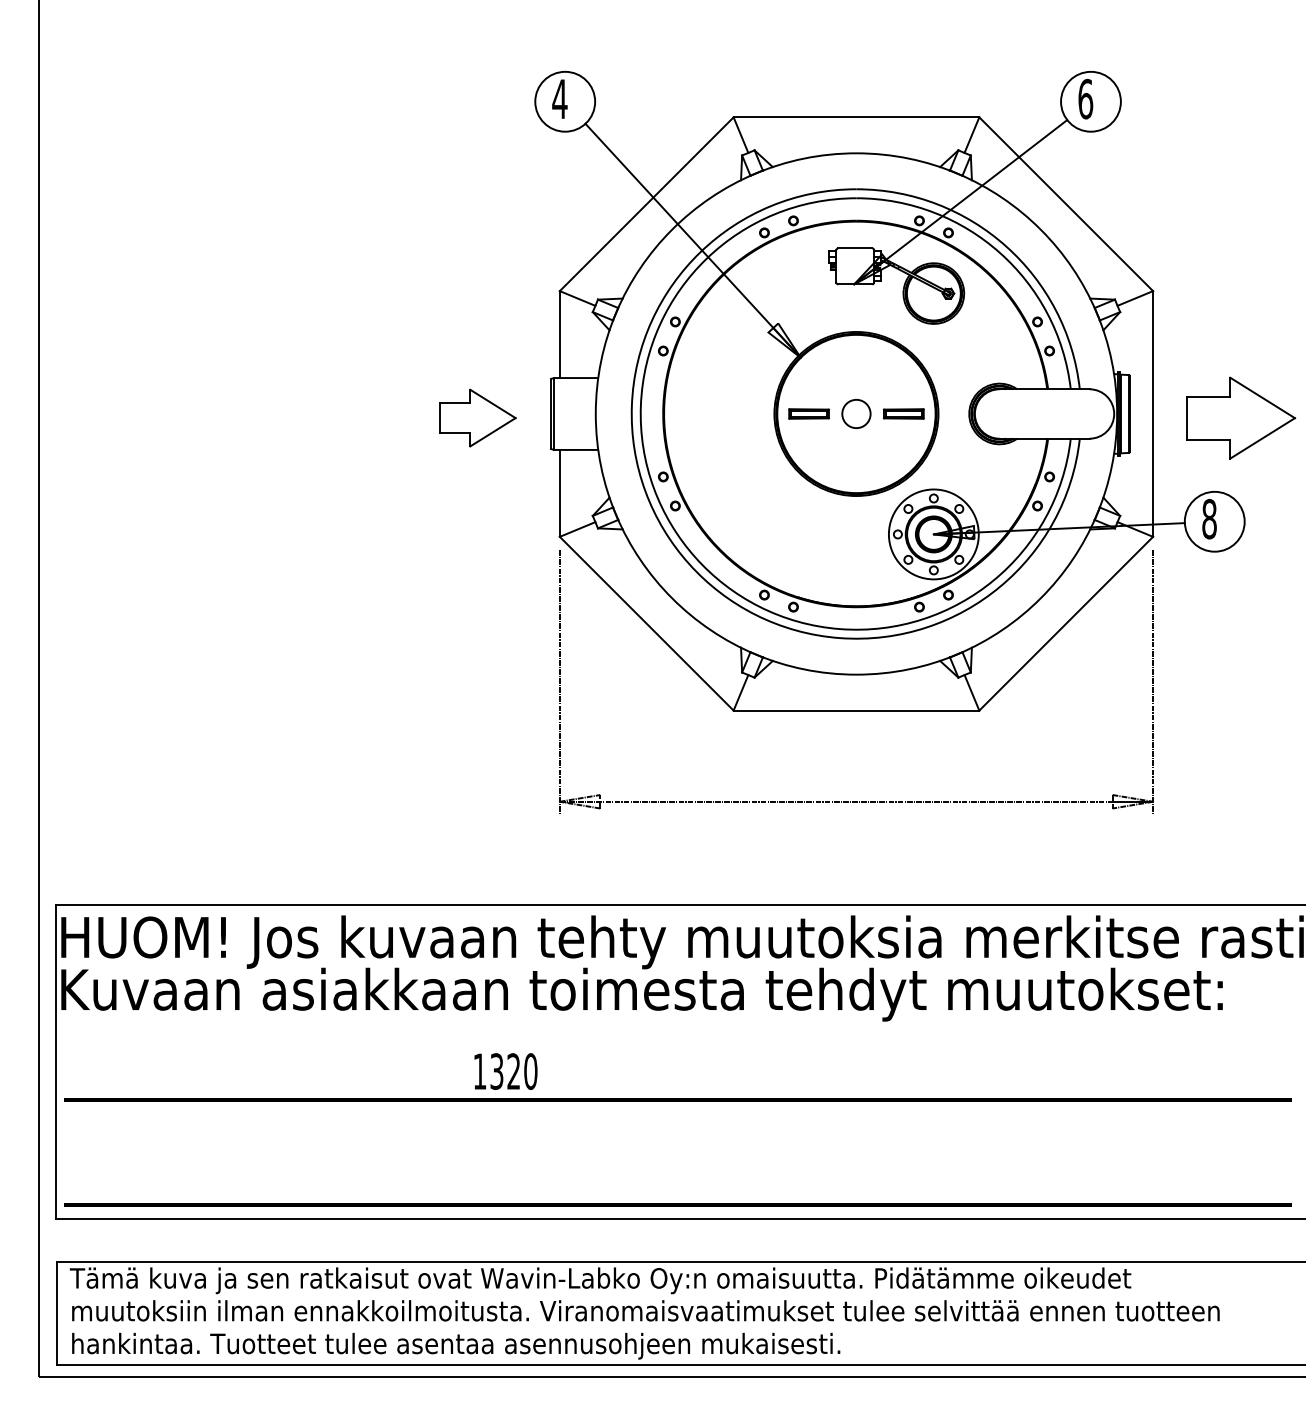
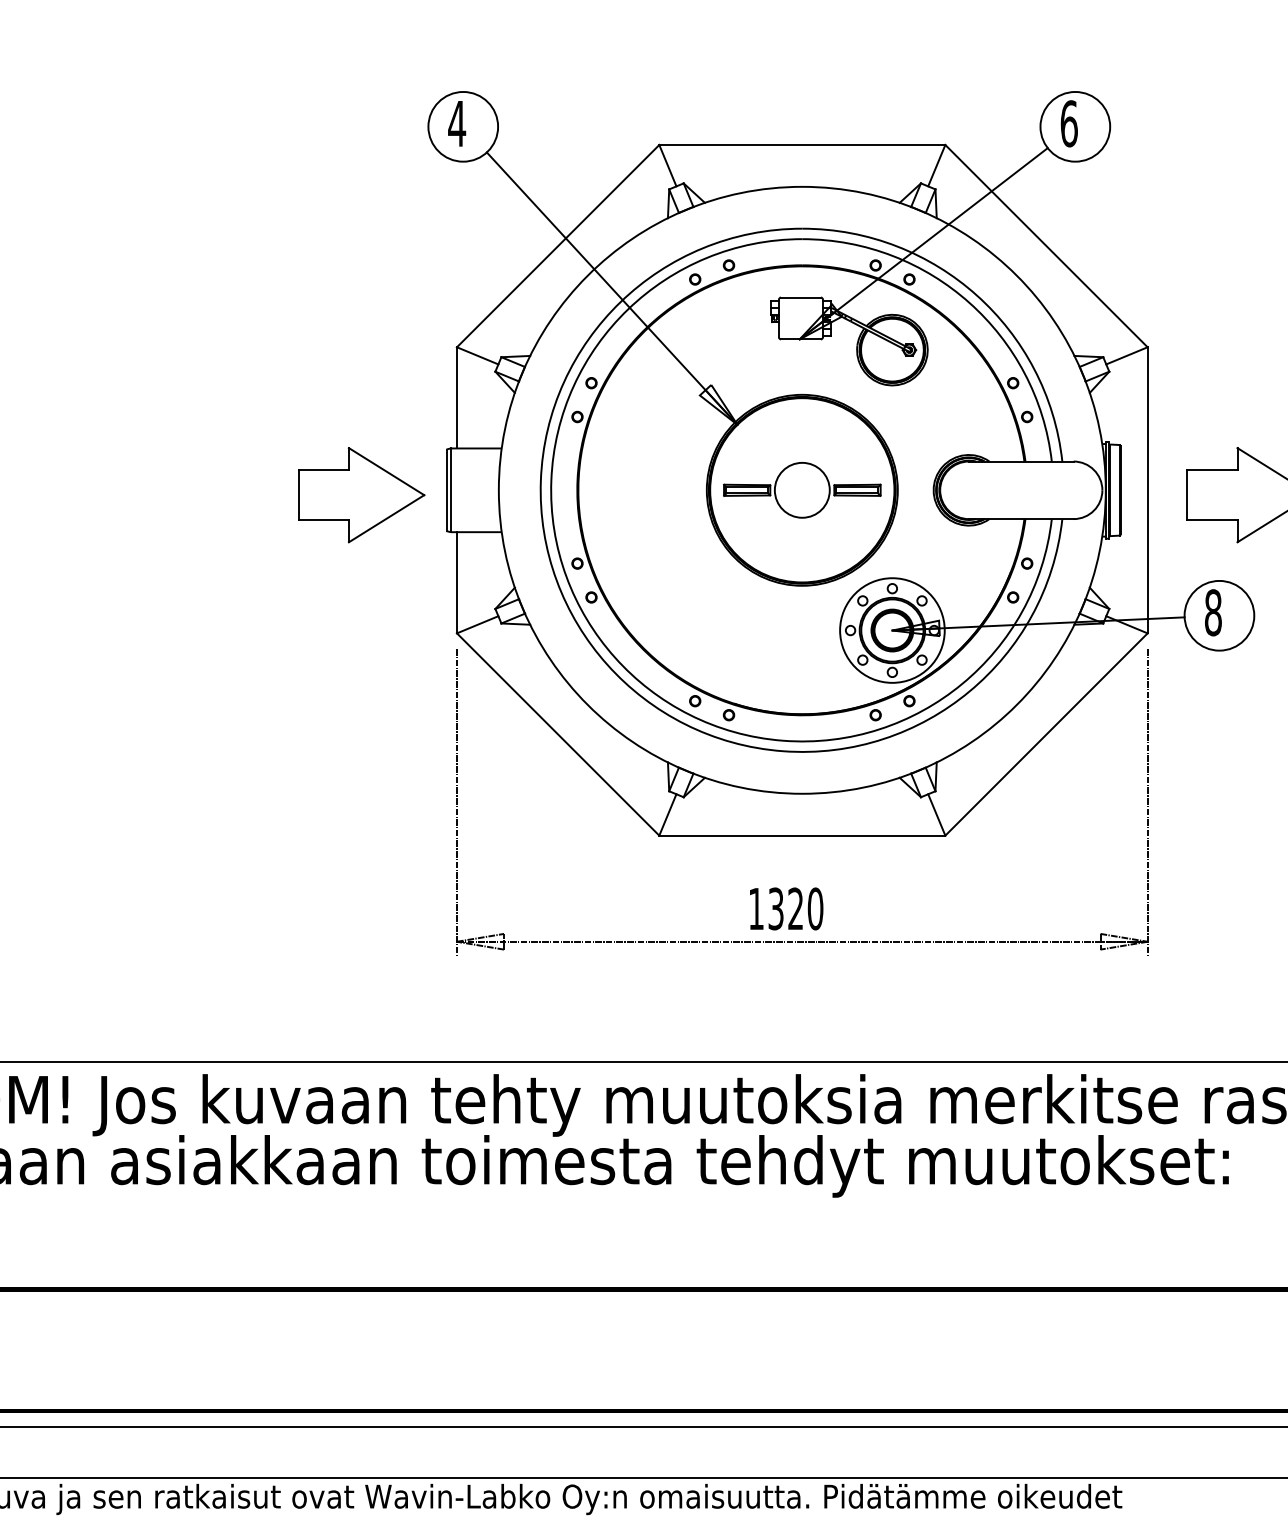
circle: (856, 413) -> (802, 489), size x1.67
part: (477, 417) -> (361, 494), size x1.43
text: (505, 1071) -> (786, 908), moved

